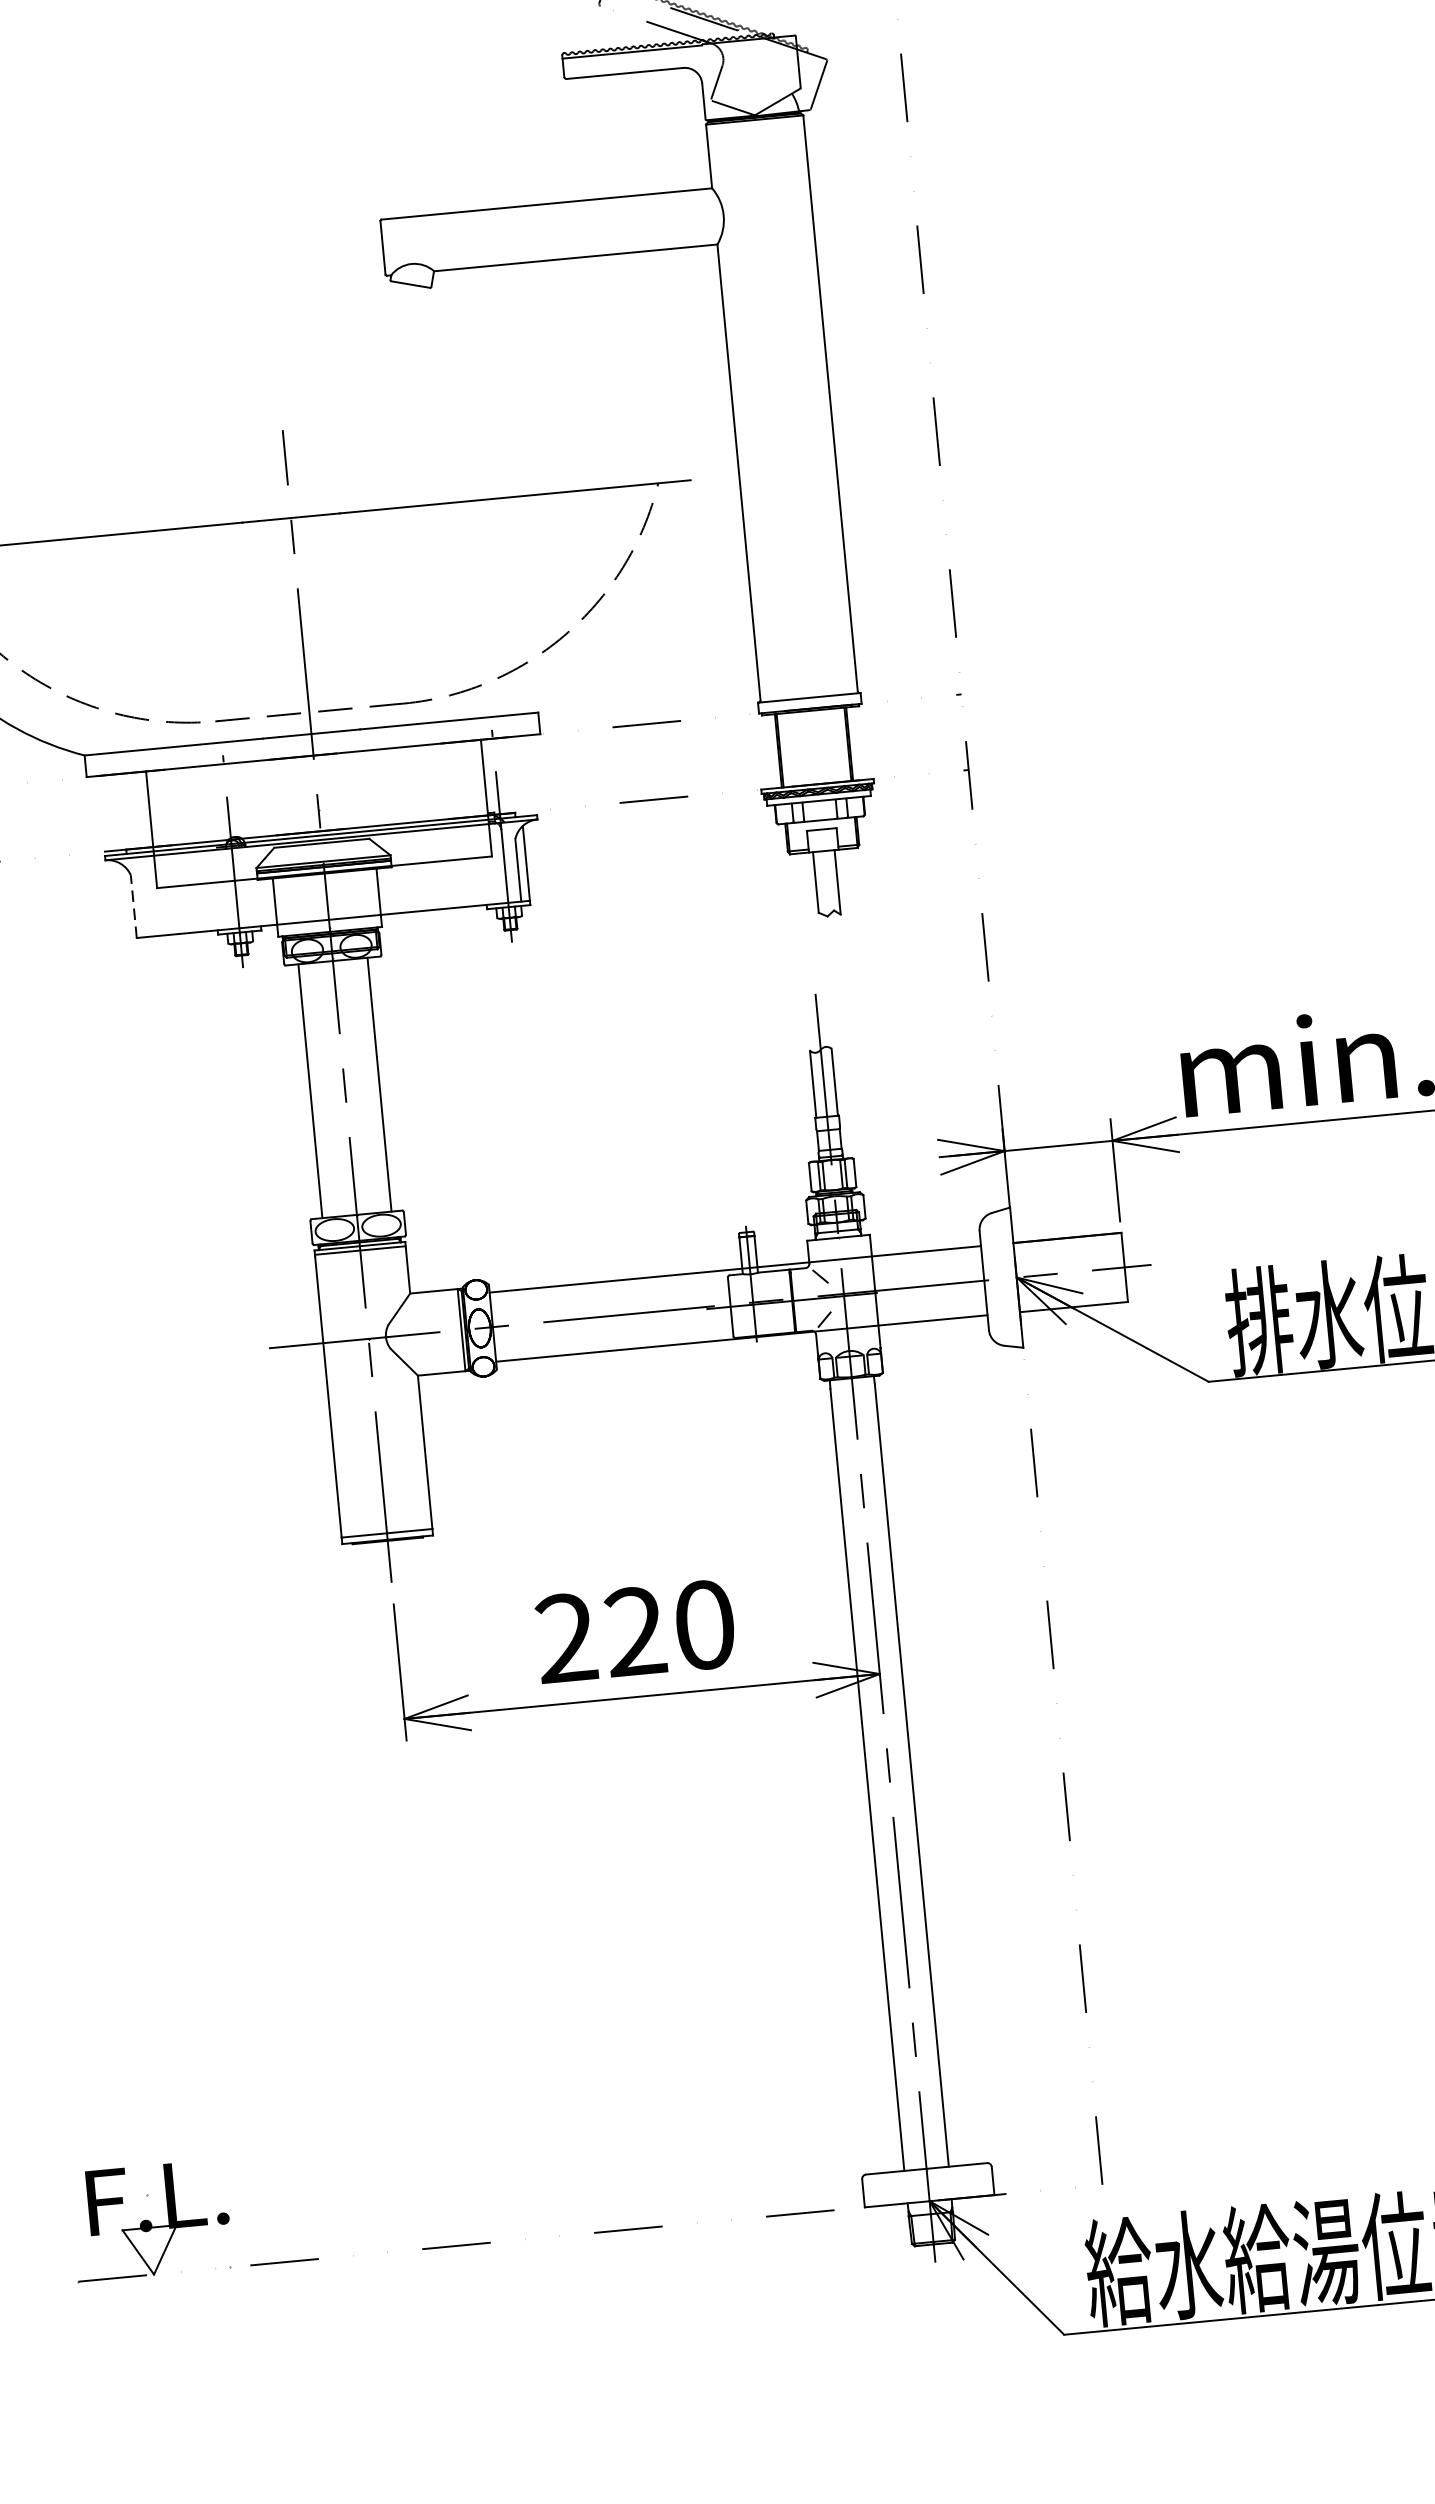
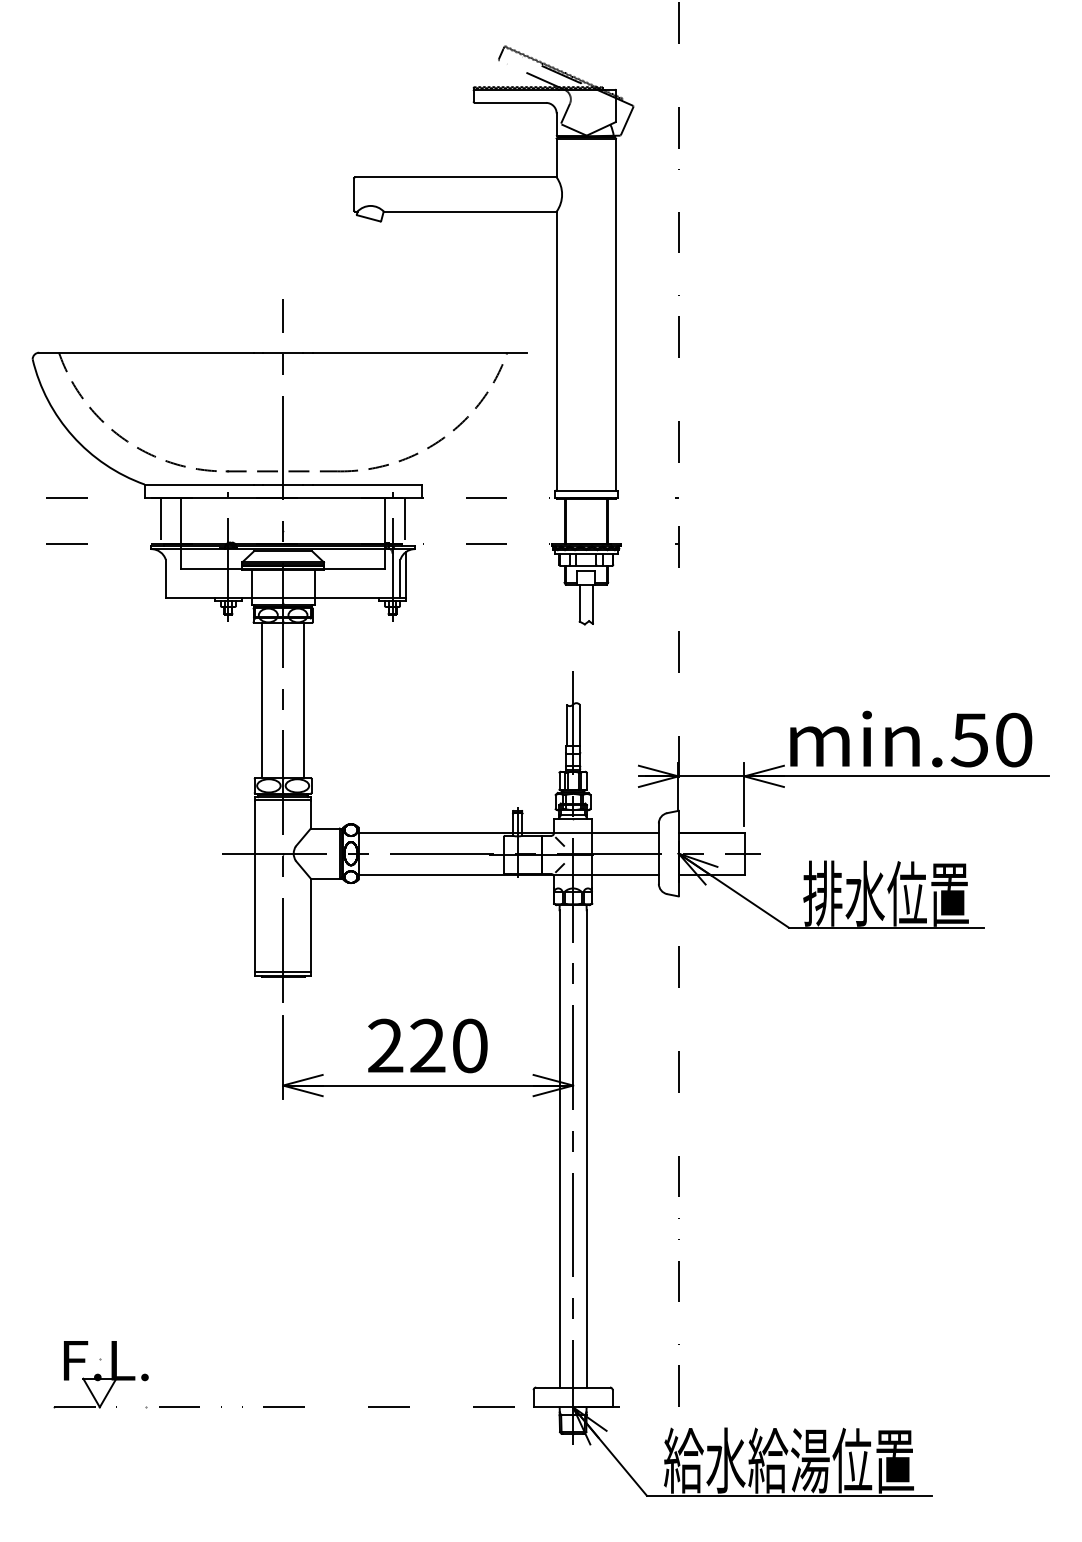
line: (517, 774) -> (405, 520), added
line: (117, 811) -> (161, 520), added
line: (133, 906) -> (165, 578), dashed -> solid

